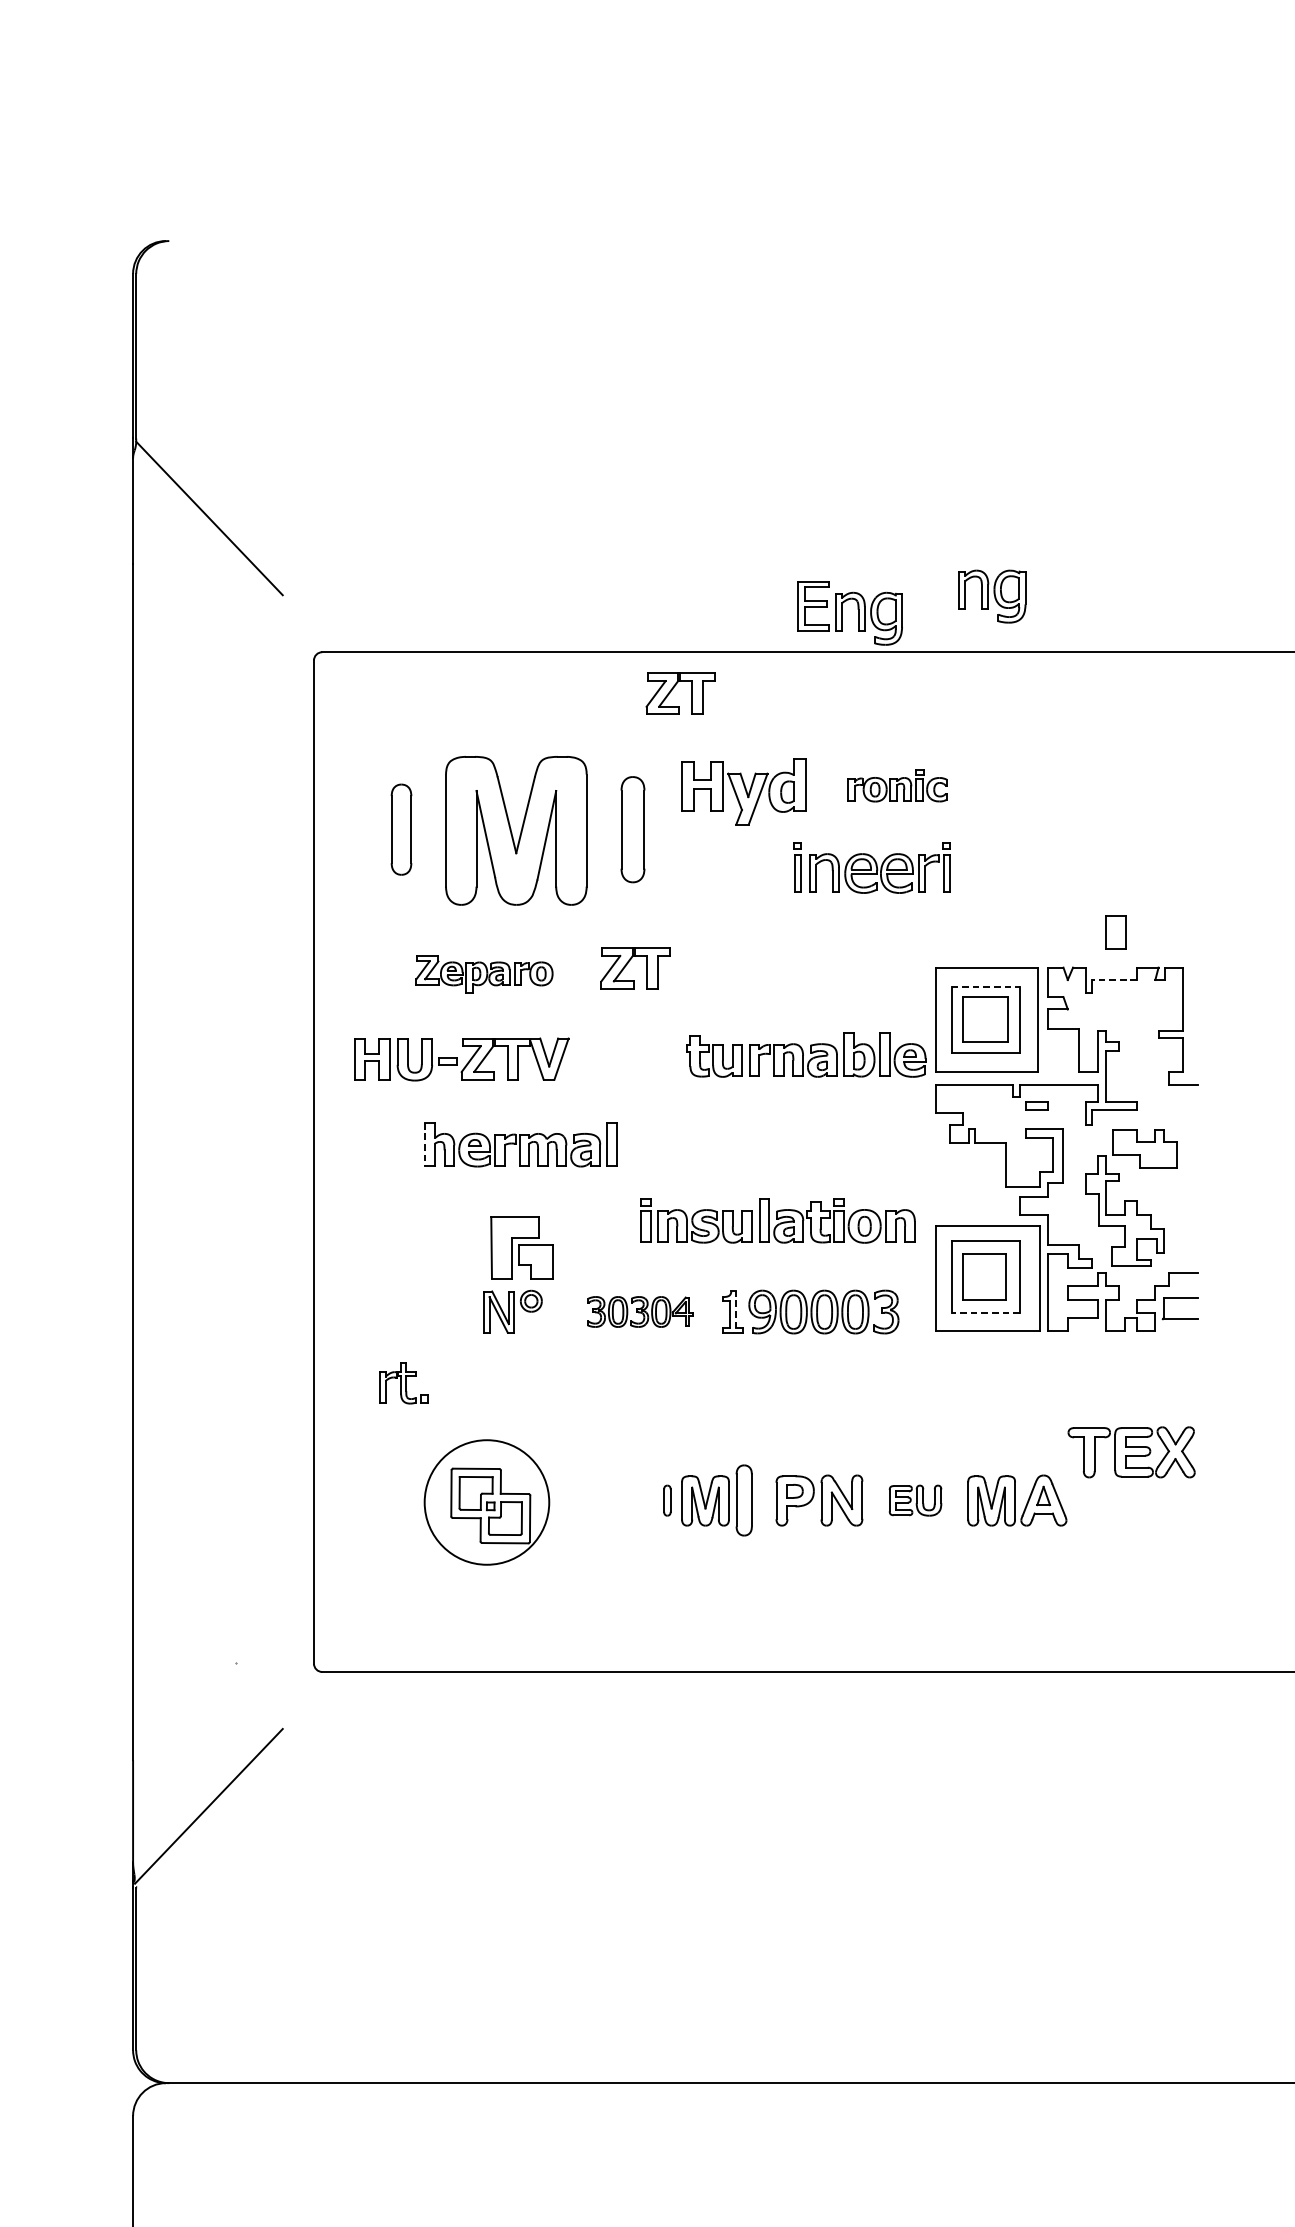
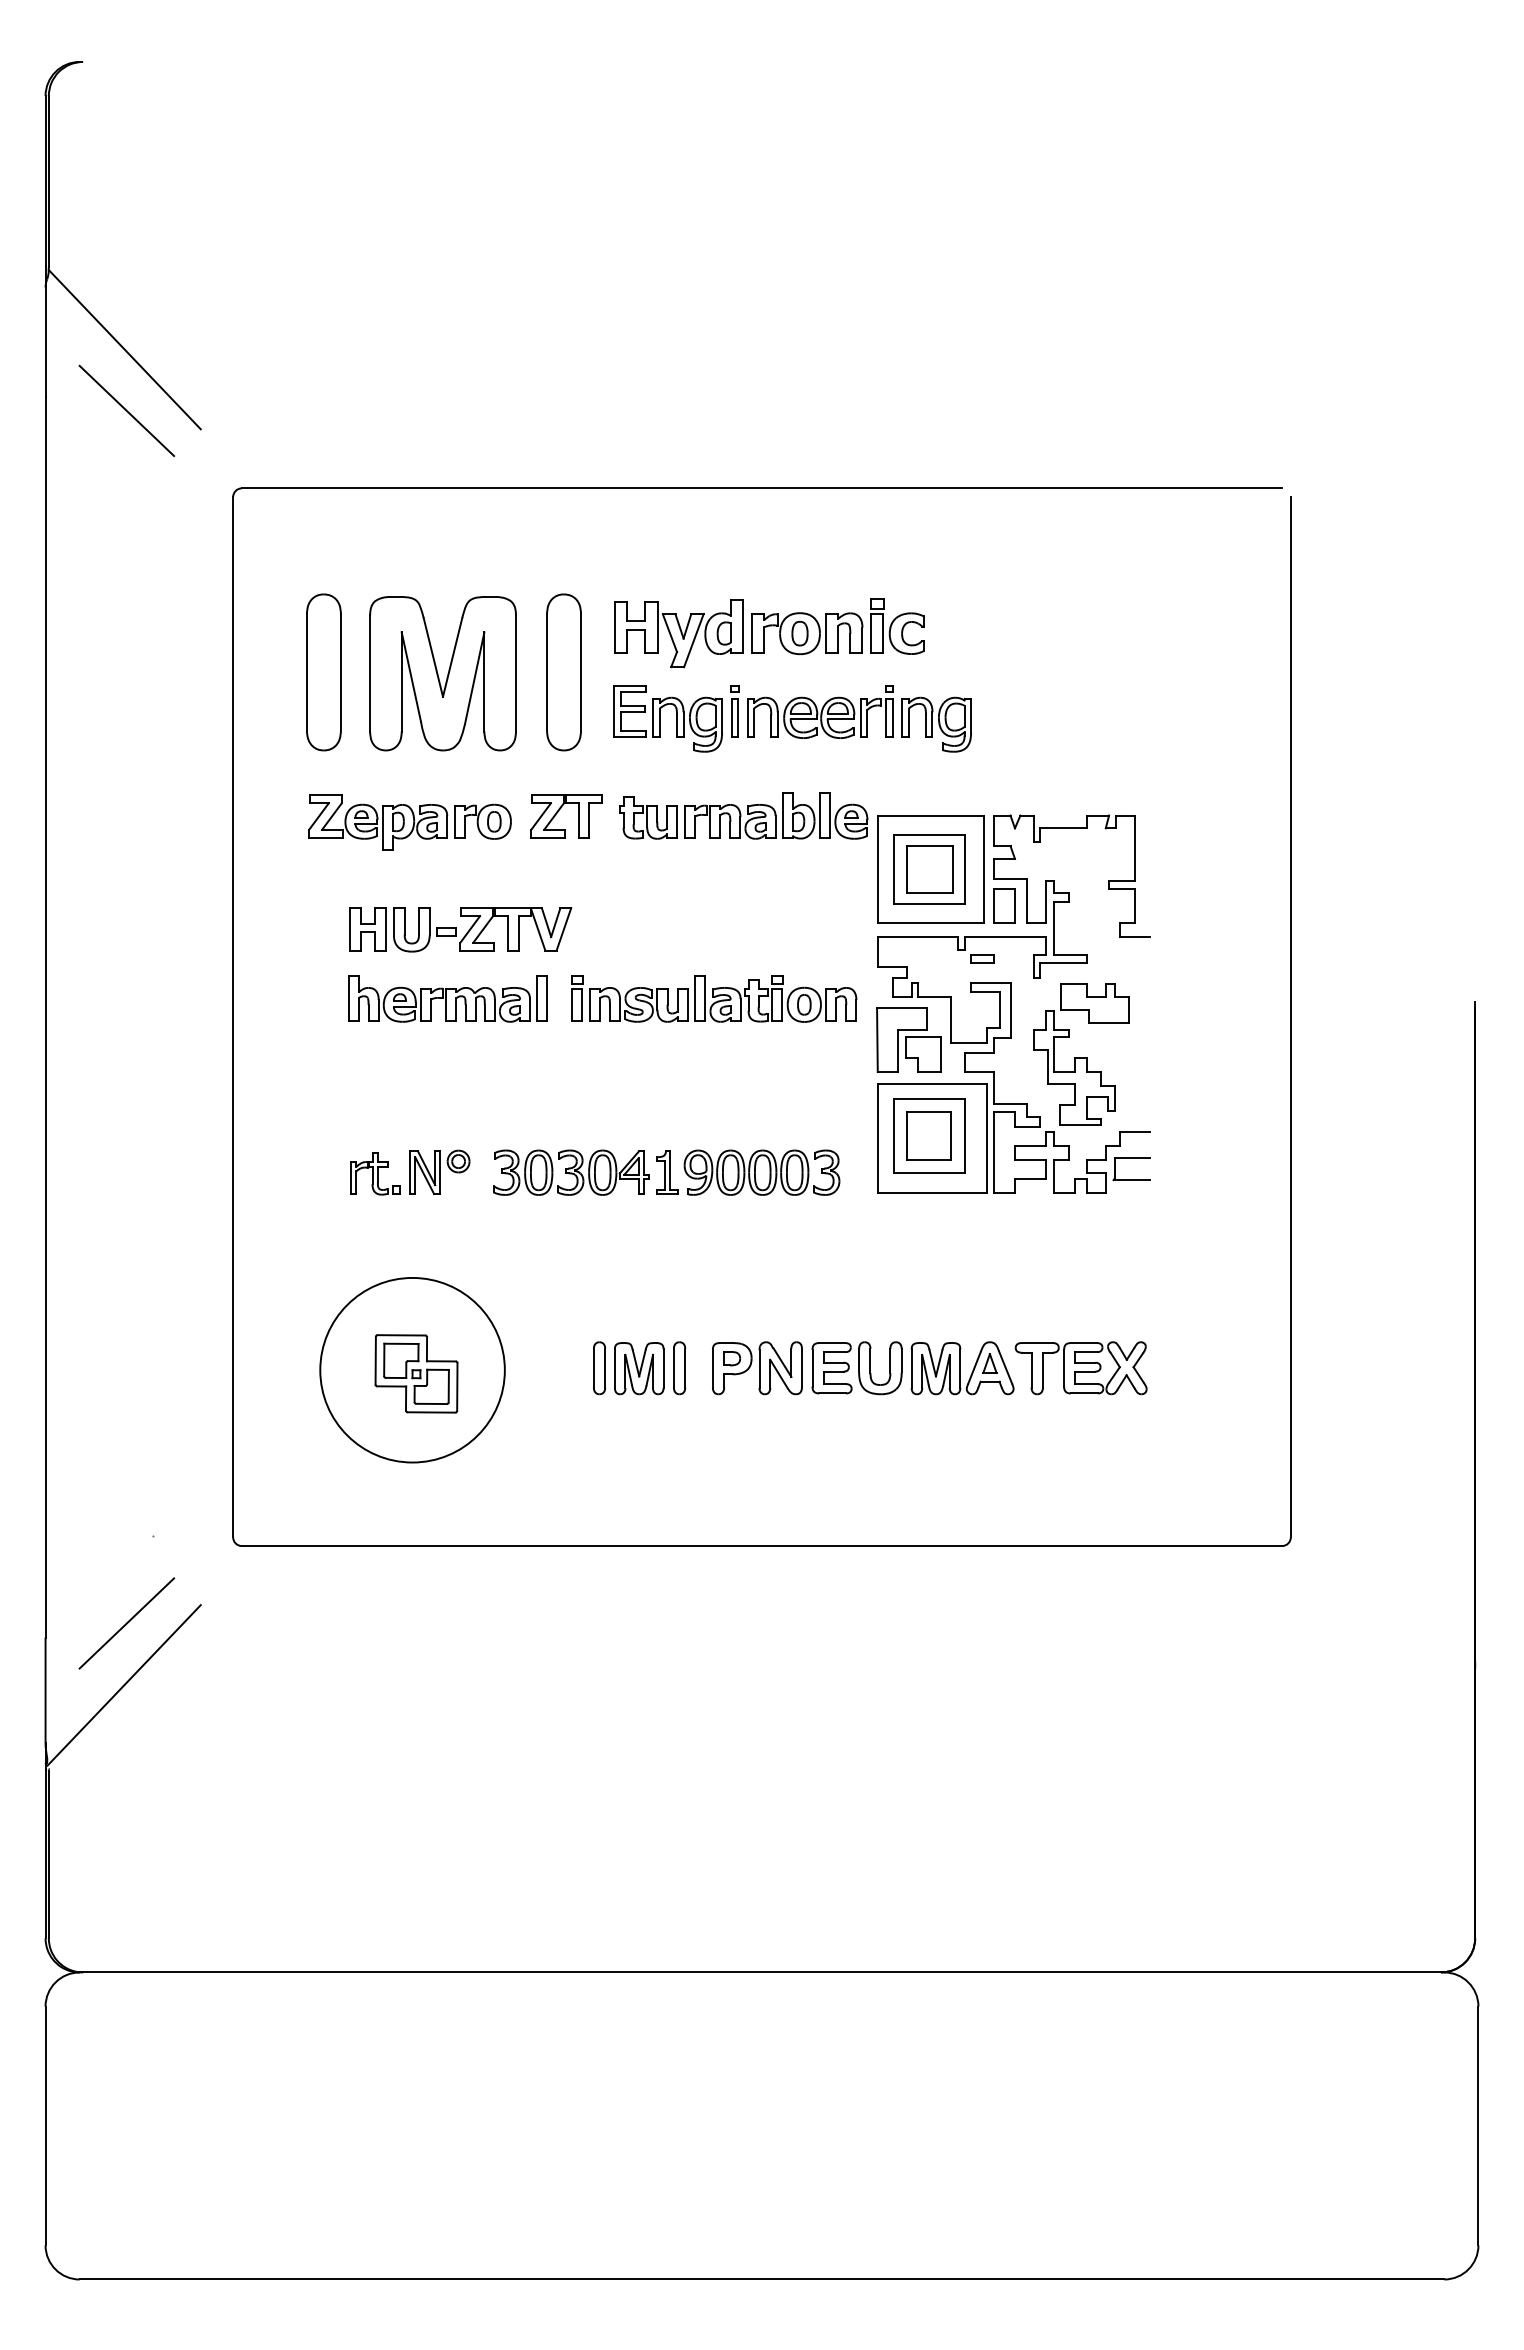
line: (211, 577) -> (126, 410), added
part: (992, 596) -> (936, 724), moved
part: (842, 612) -> (660, 718), moved
part: (672, 689) -> (605, 527), removed
part: (896, 785) -> (837, 626), size x1.67
part: (401, 829) -> (323, 672), size x1.67
part: (632, 829) -> (563, 672), size x1.43
part: (1115, 931) -> (1004, 905), moved
part: (484, 974) -> (409, 822), size x1.43
line: (1113, 980) -> (1062, 828), dashed -> solid
line: (986, 986) -> (930, 835), dashed -> solid
part: (806, 1054) -> (743, 815), moved
part: (461, 1059) -> (460, 929), moved
line: (425, 1145) -> (348, 999), dashed -> solid
part: (778, 1220) -> (714, 998), moved
part: (521, 1247) -> (908, 1039), moved
line: (735, 1309) -> (670, 1170), dashed -> solid
part: (640, 1311) -> (571, 1172), size x1.43
line: (985, 1312) -> (929, 1173), dashed -> solid
part: (403, 1383) -> (375, 1173), moved
part: (1130, 1452) -> (1080, 1368), moved
part: (667, 1500) -> (599, 1368), size x1.67
part: (744, 1500) -> (679, 1368), size x0.71
part: (914, 1500) -> (856, 1368), size x1.67
circle: (486, 1501) -> (412, 1369), size x1.43
line: (211, 1746) -> (126, 1623), added

